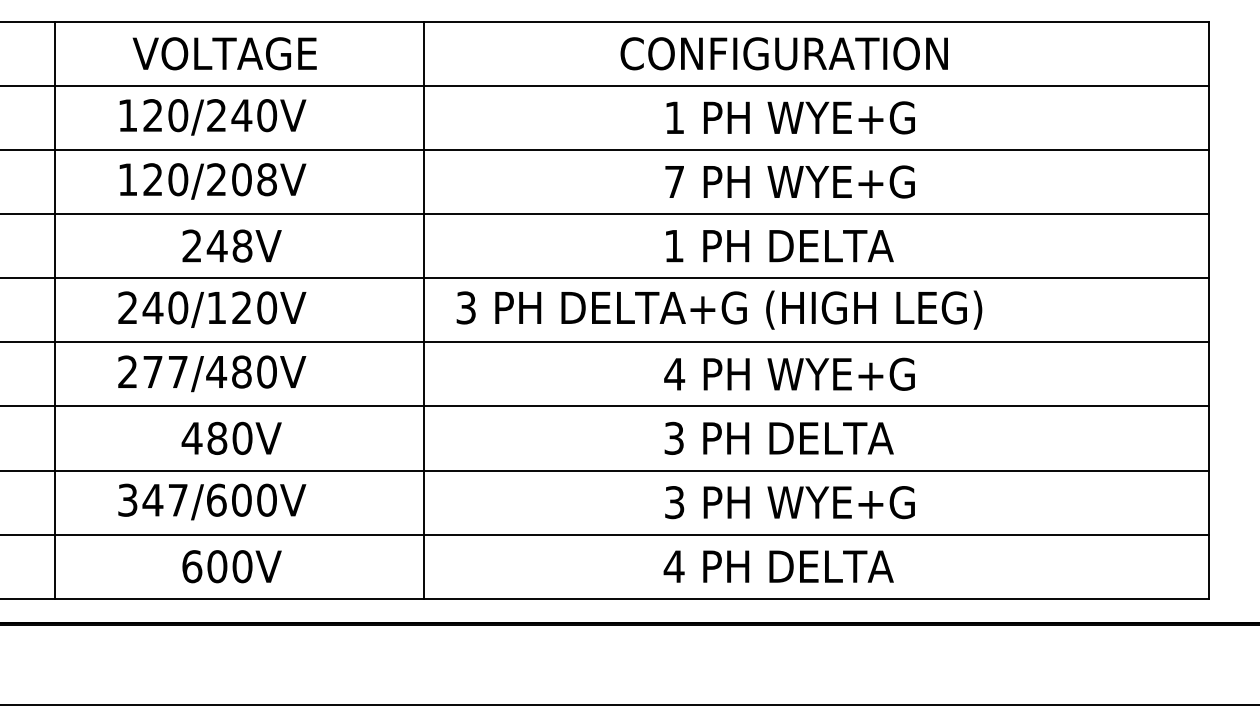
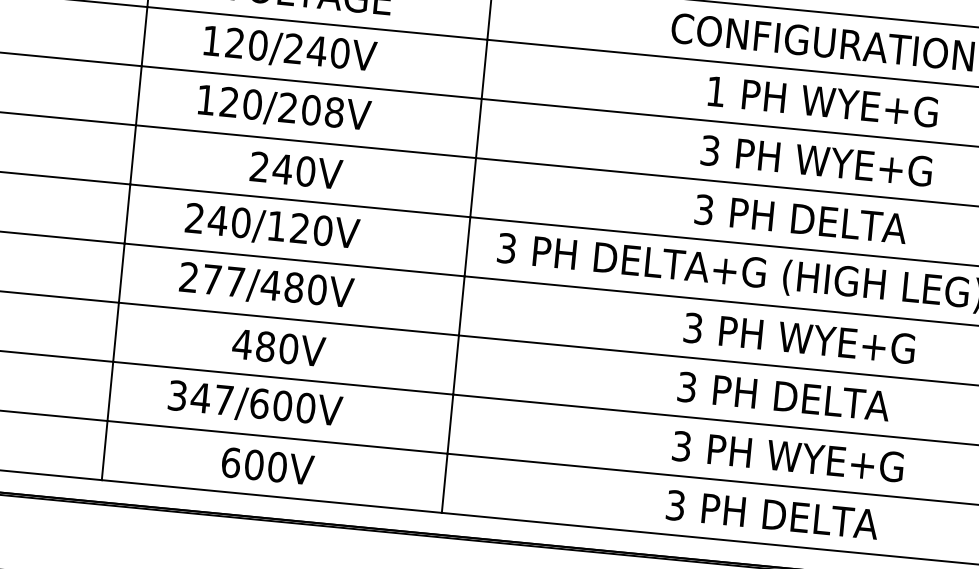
text: (674, 181) -> (710, 150), 7 -> 3
text: (242, 245) -> (306, 170), 248V -> 240V
text: (673, 245) -> (703, 209), 1 -> 3
text: (674, 373) -> (693, 327), 4 -> 3
text: (673, 566) -> (675, 505), 4 -> 3

